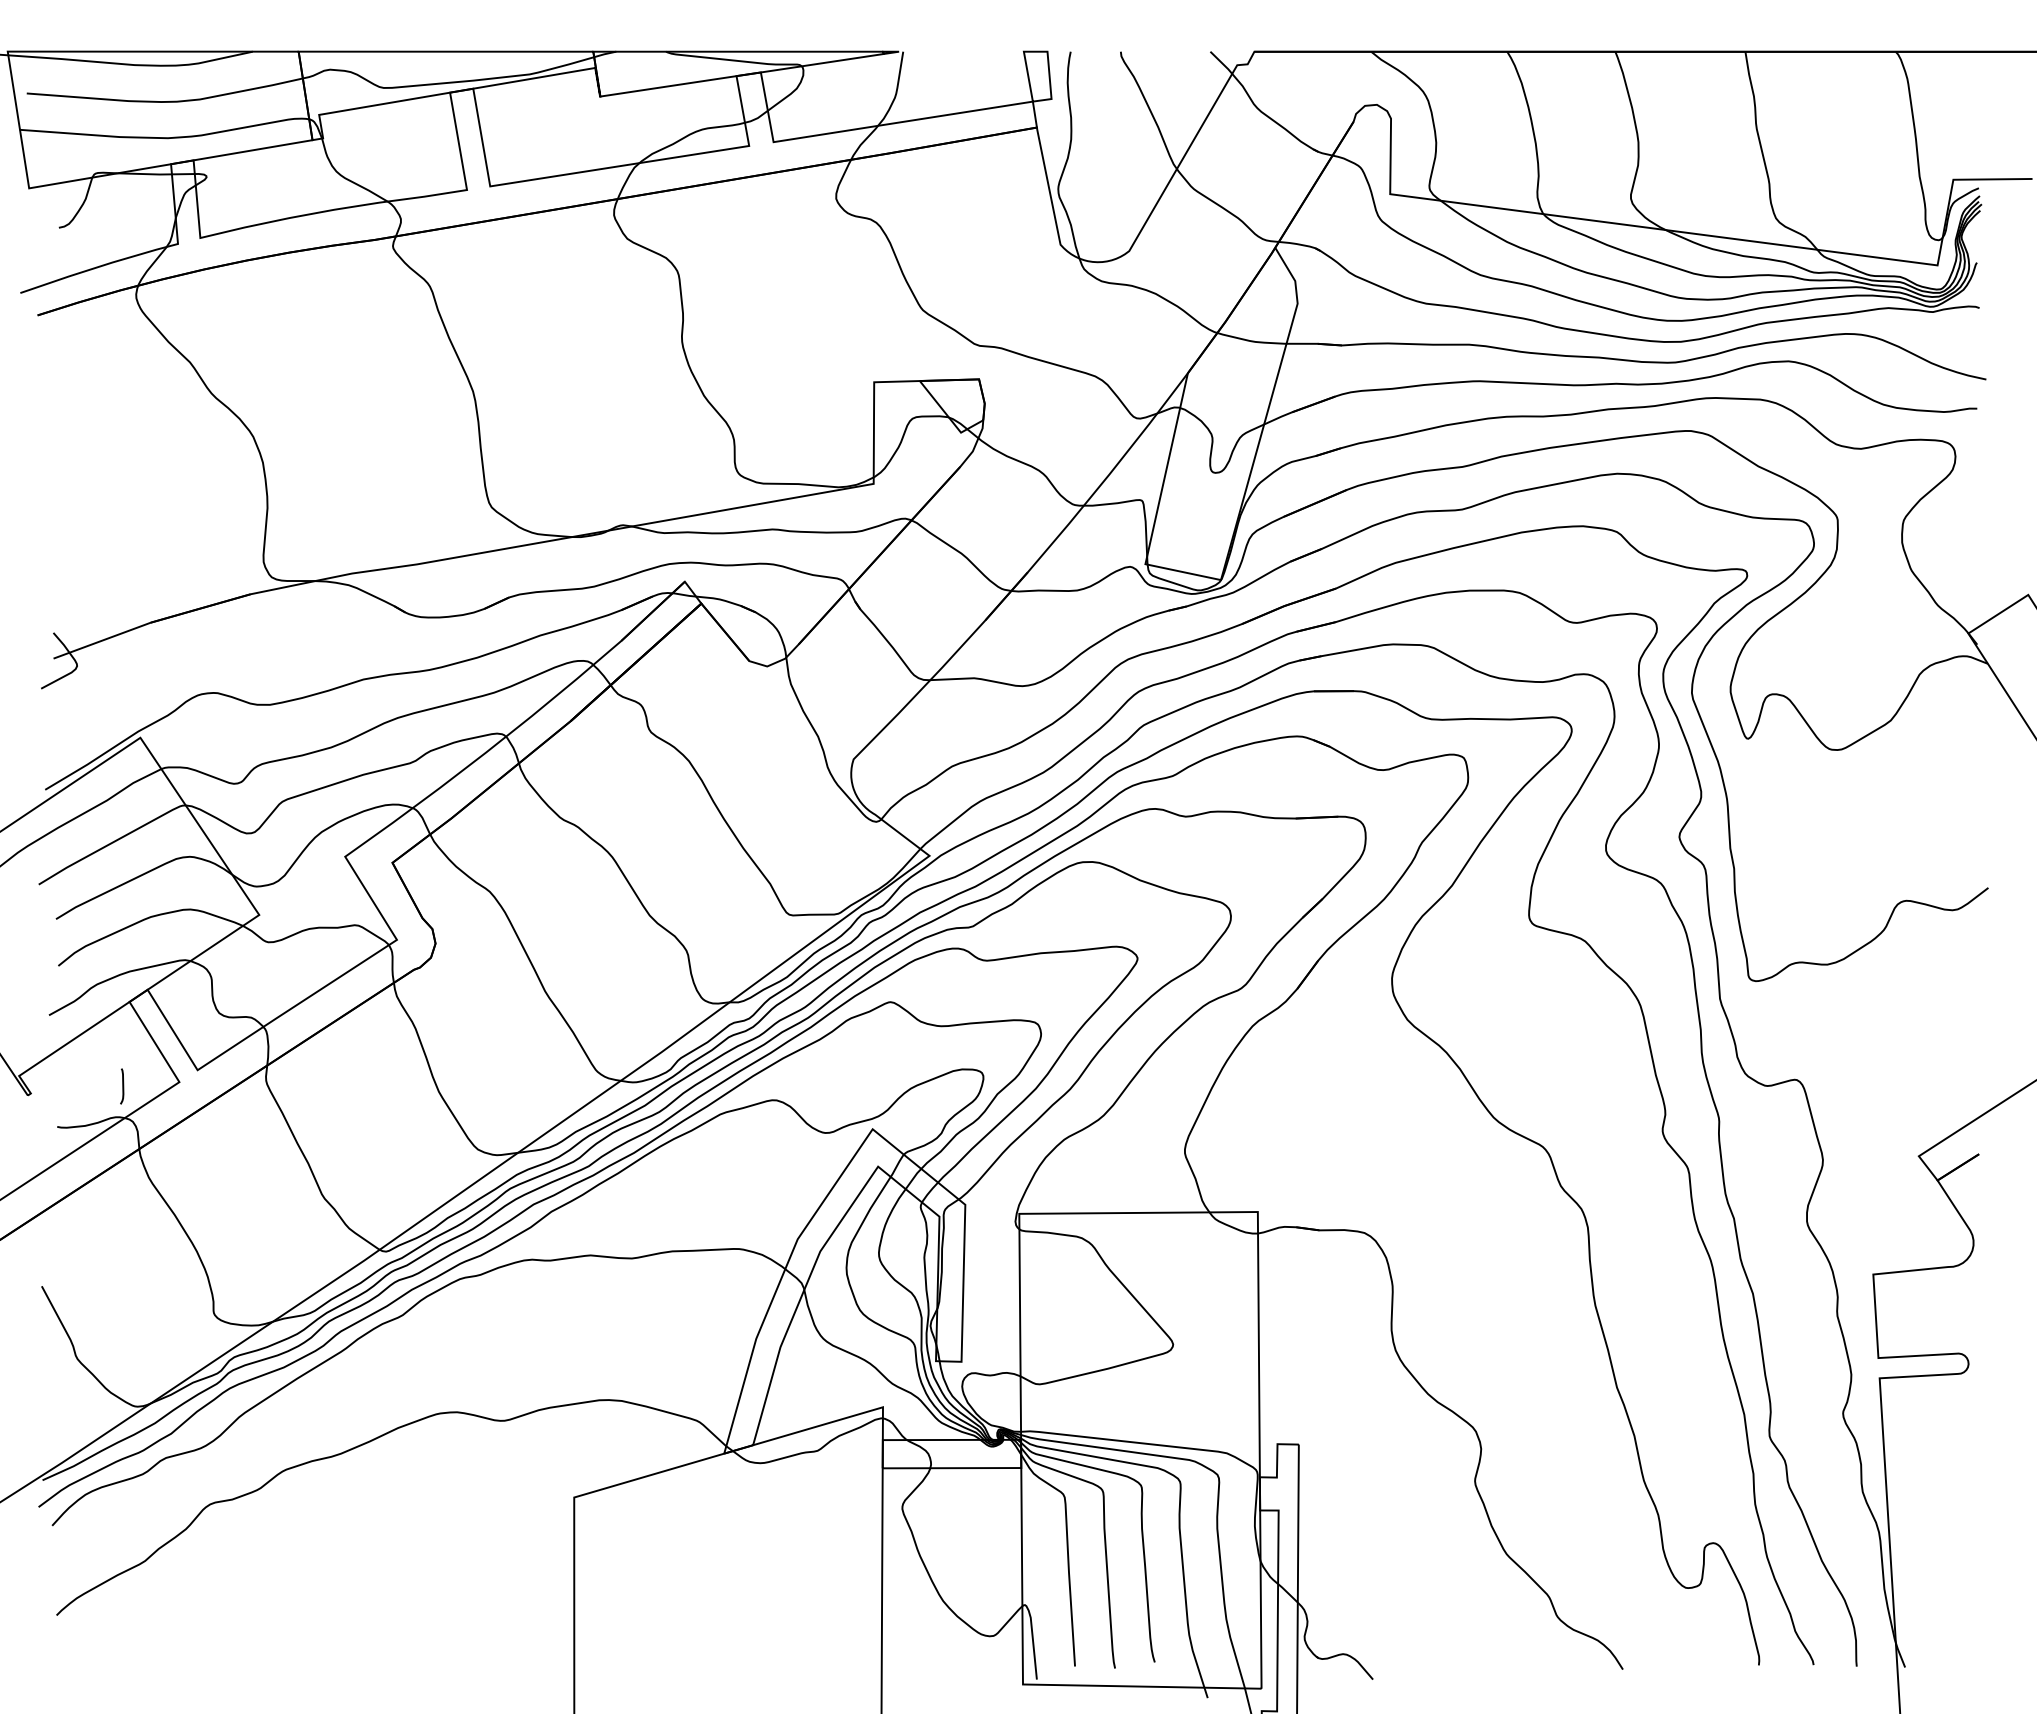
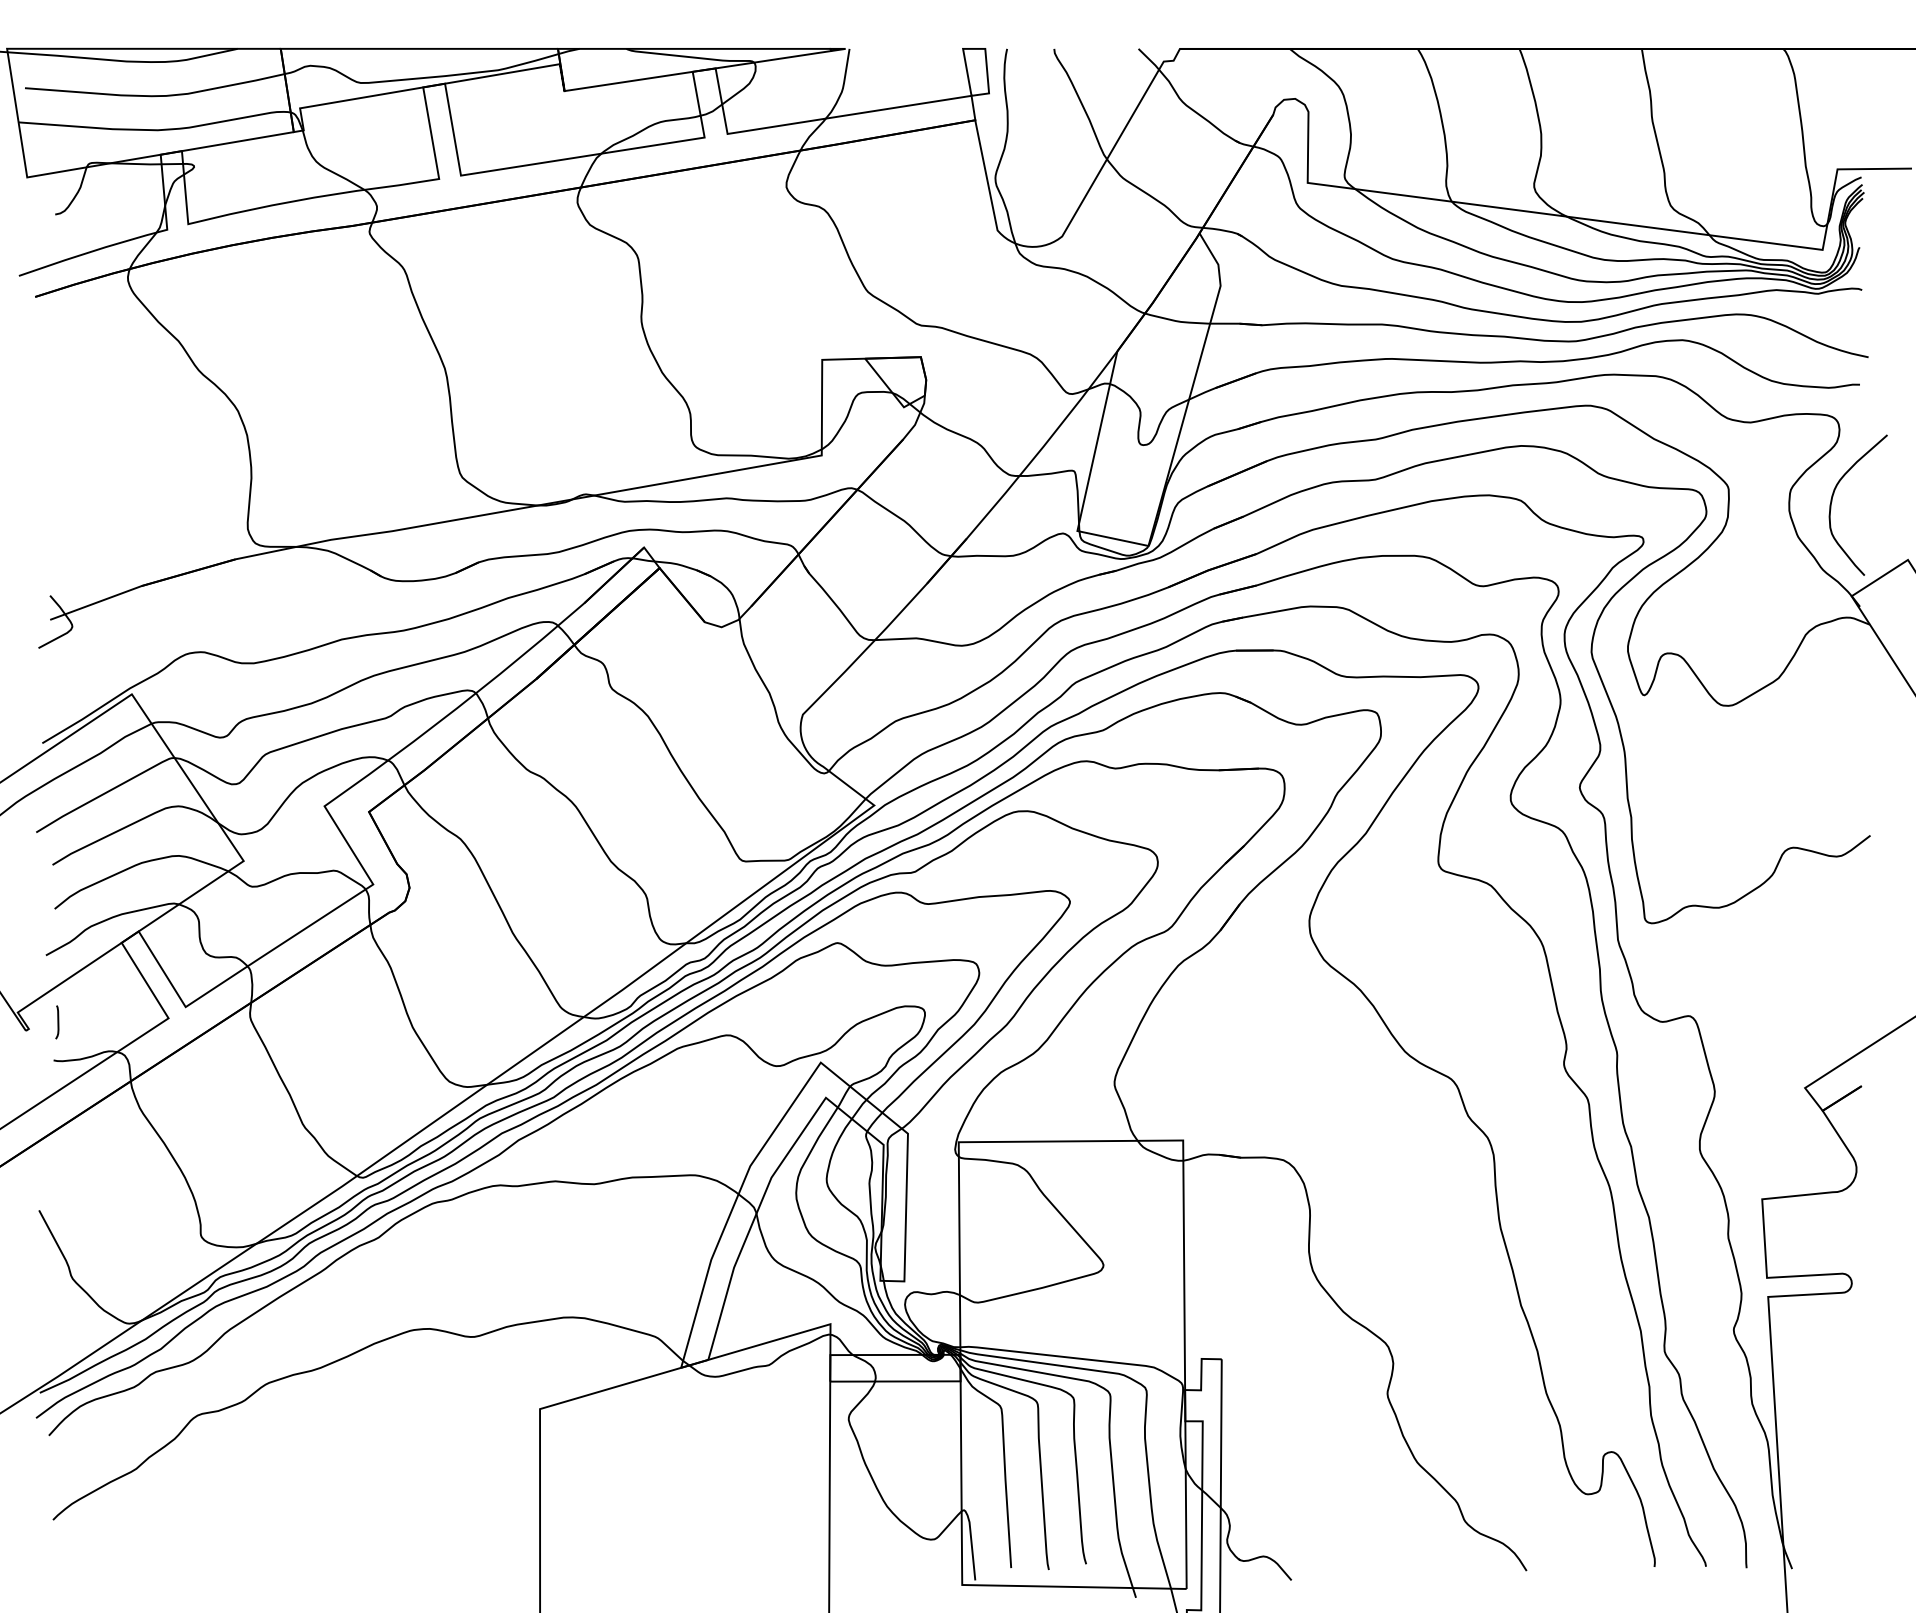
curve: (1948, 530) -> (1832, 499), added
curve: (122, 1086) -> (57, 1022), moved

